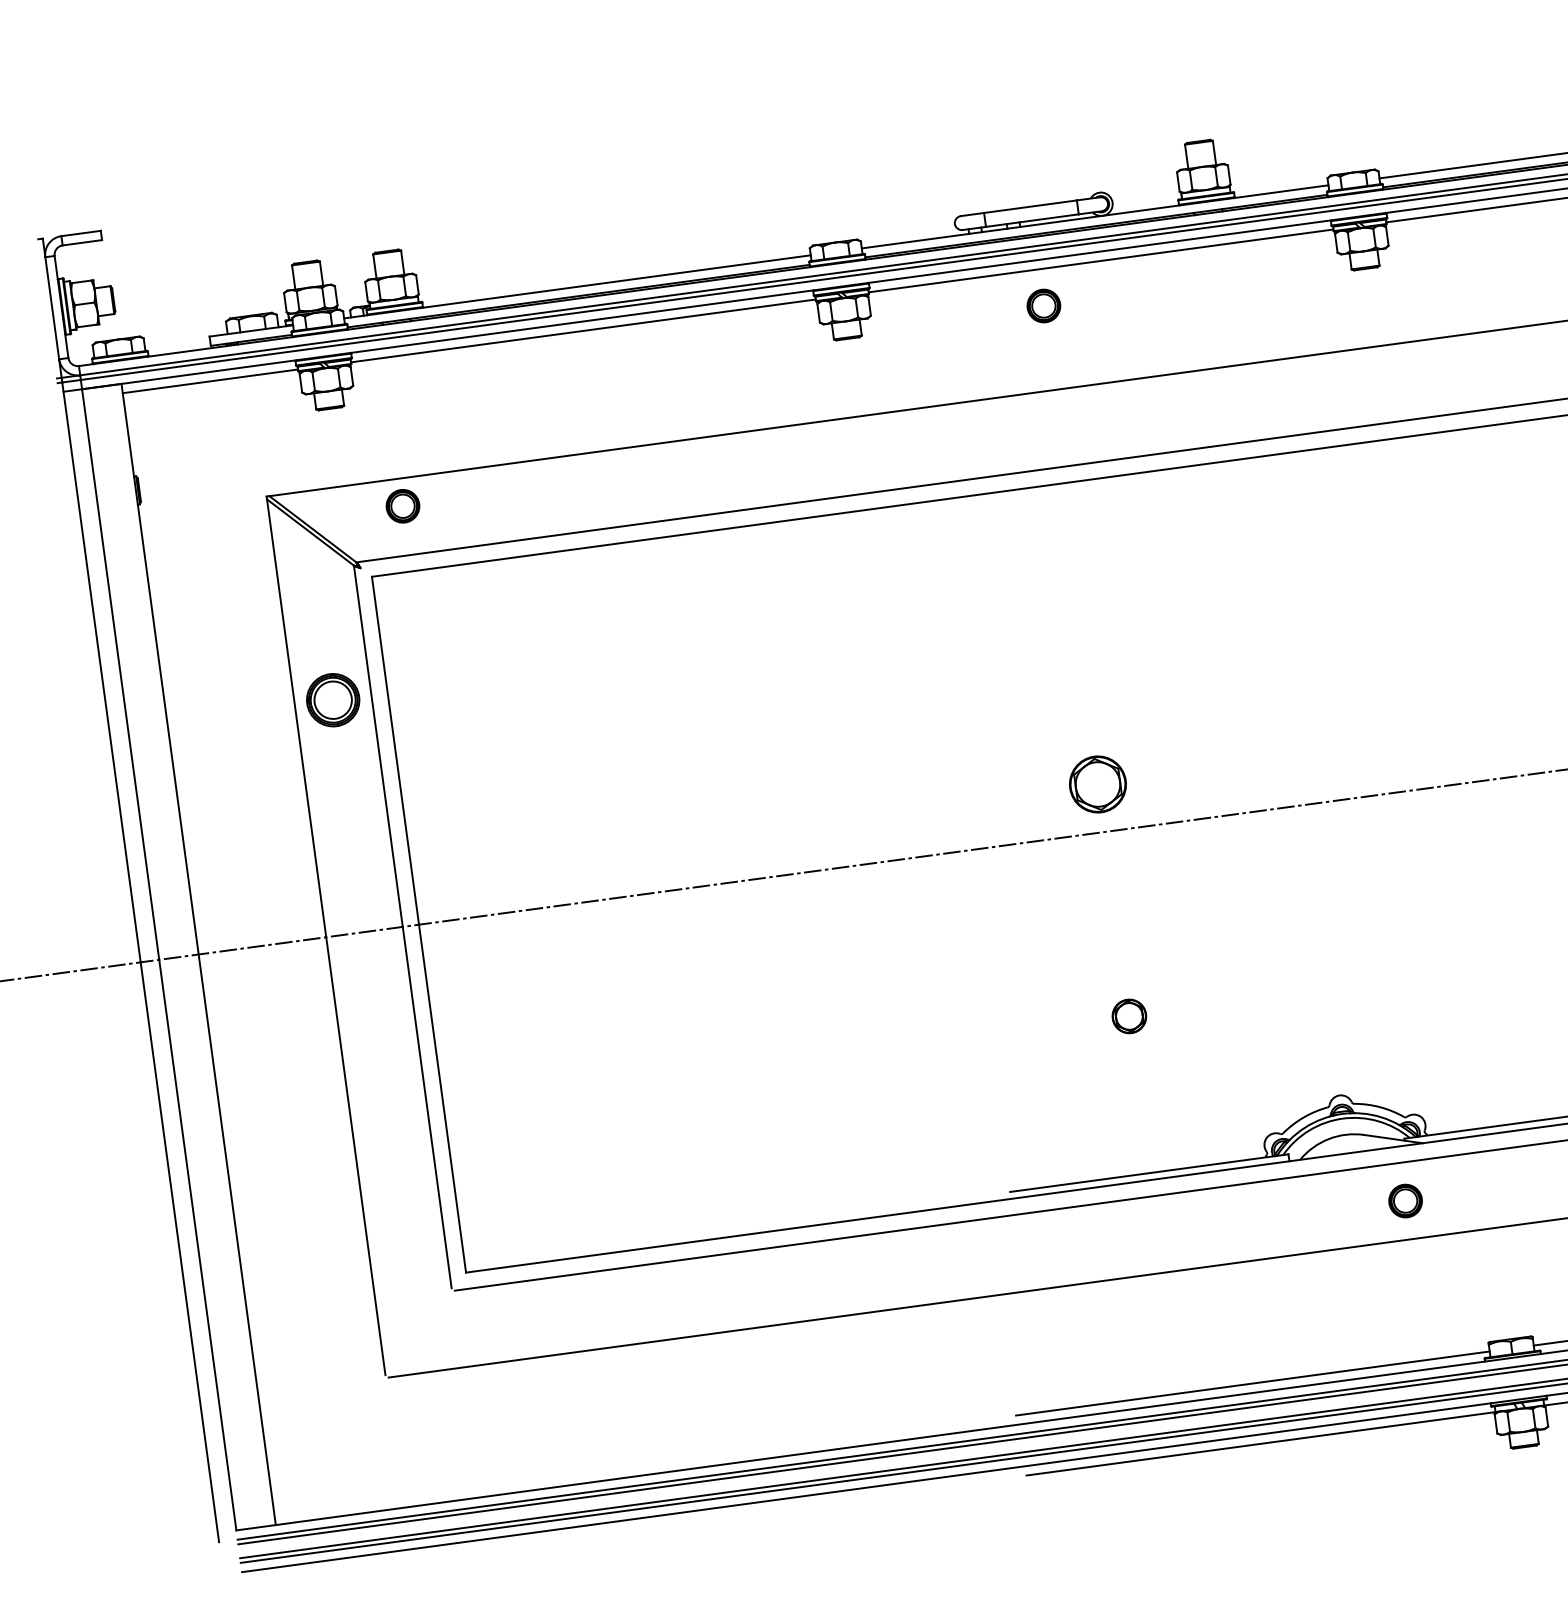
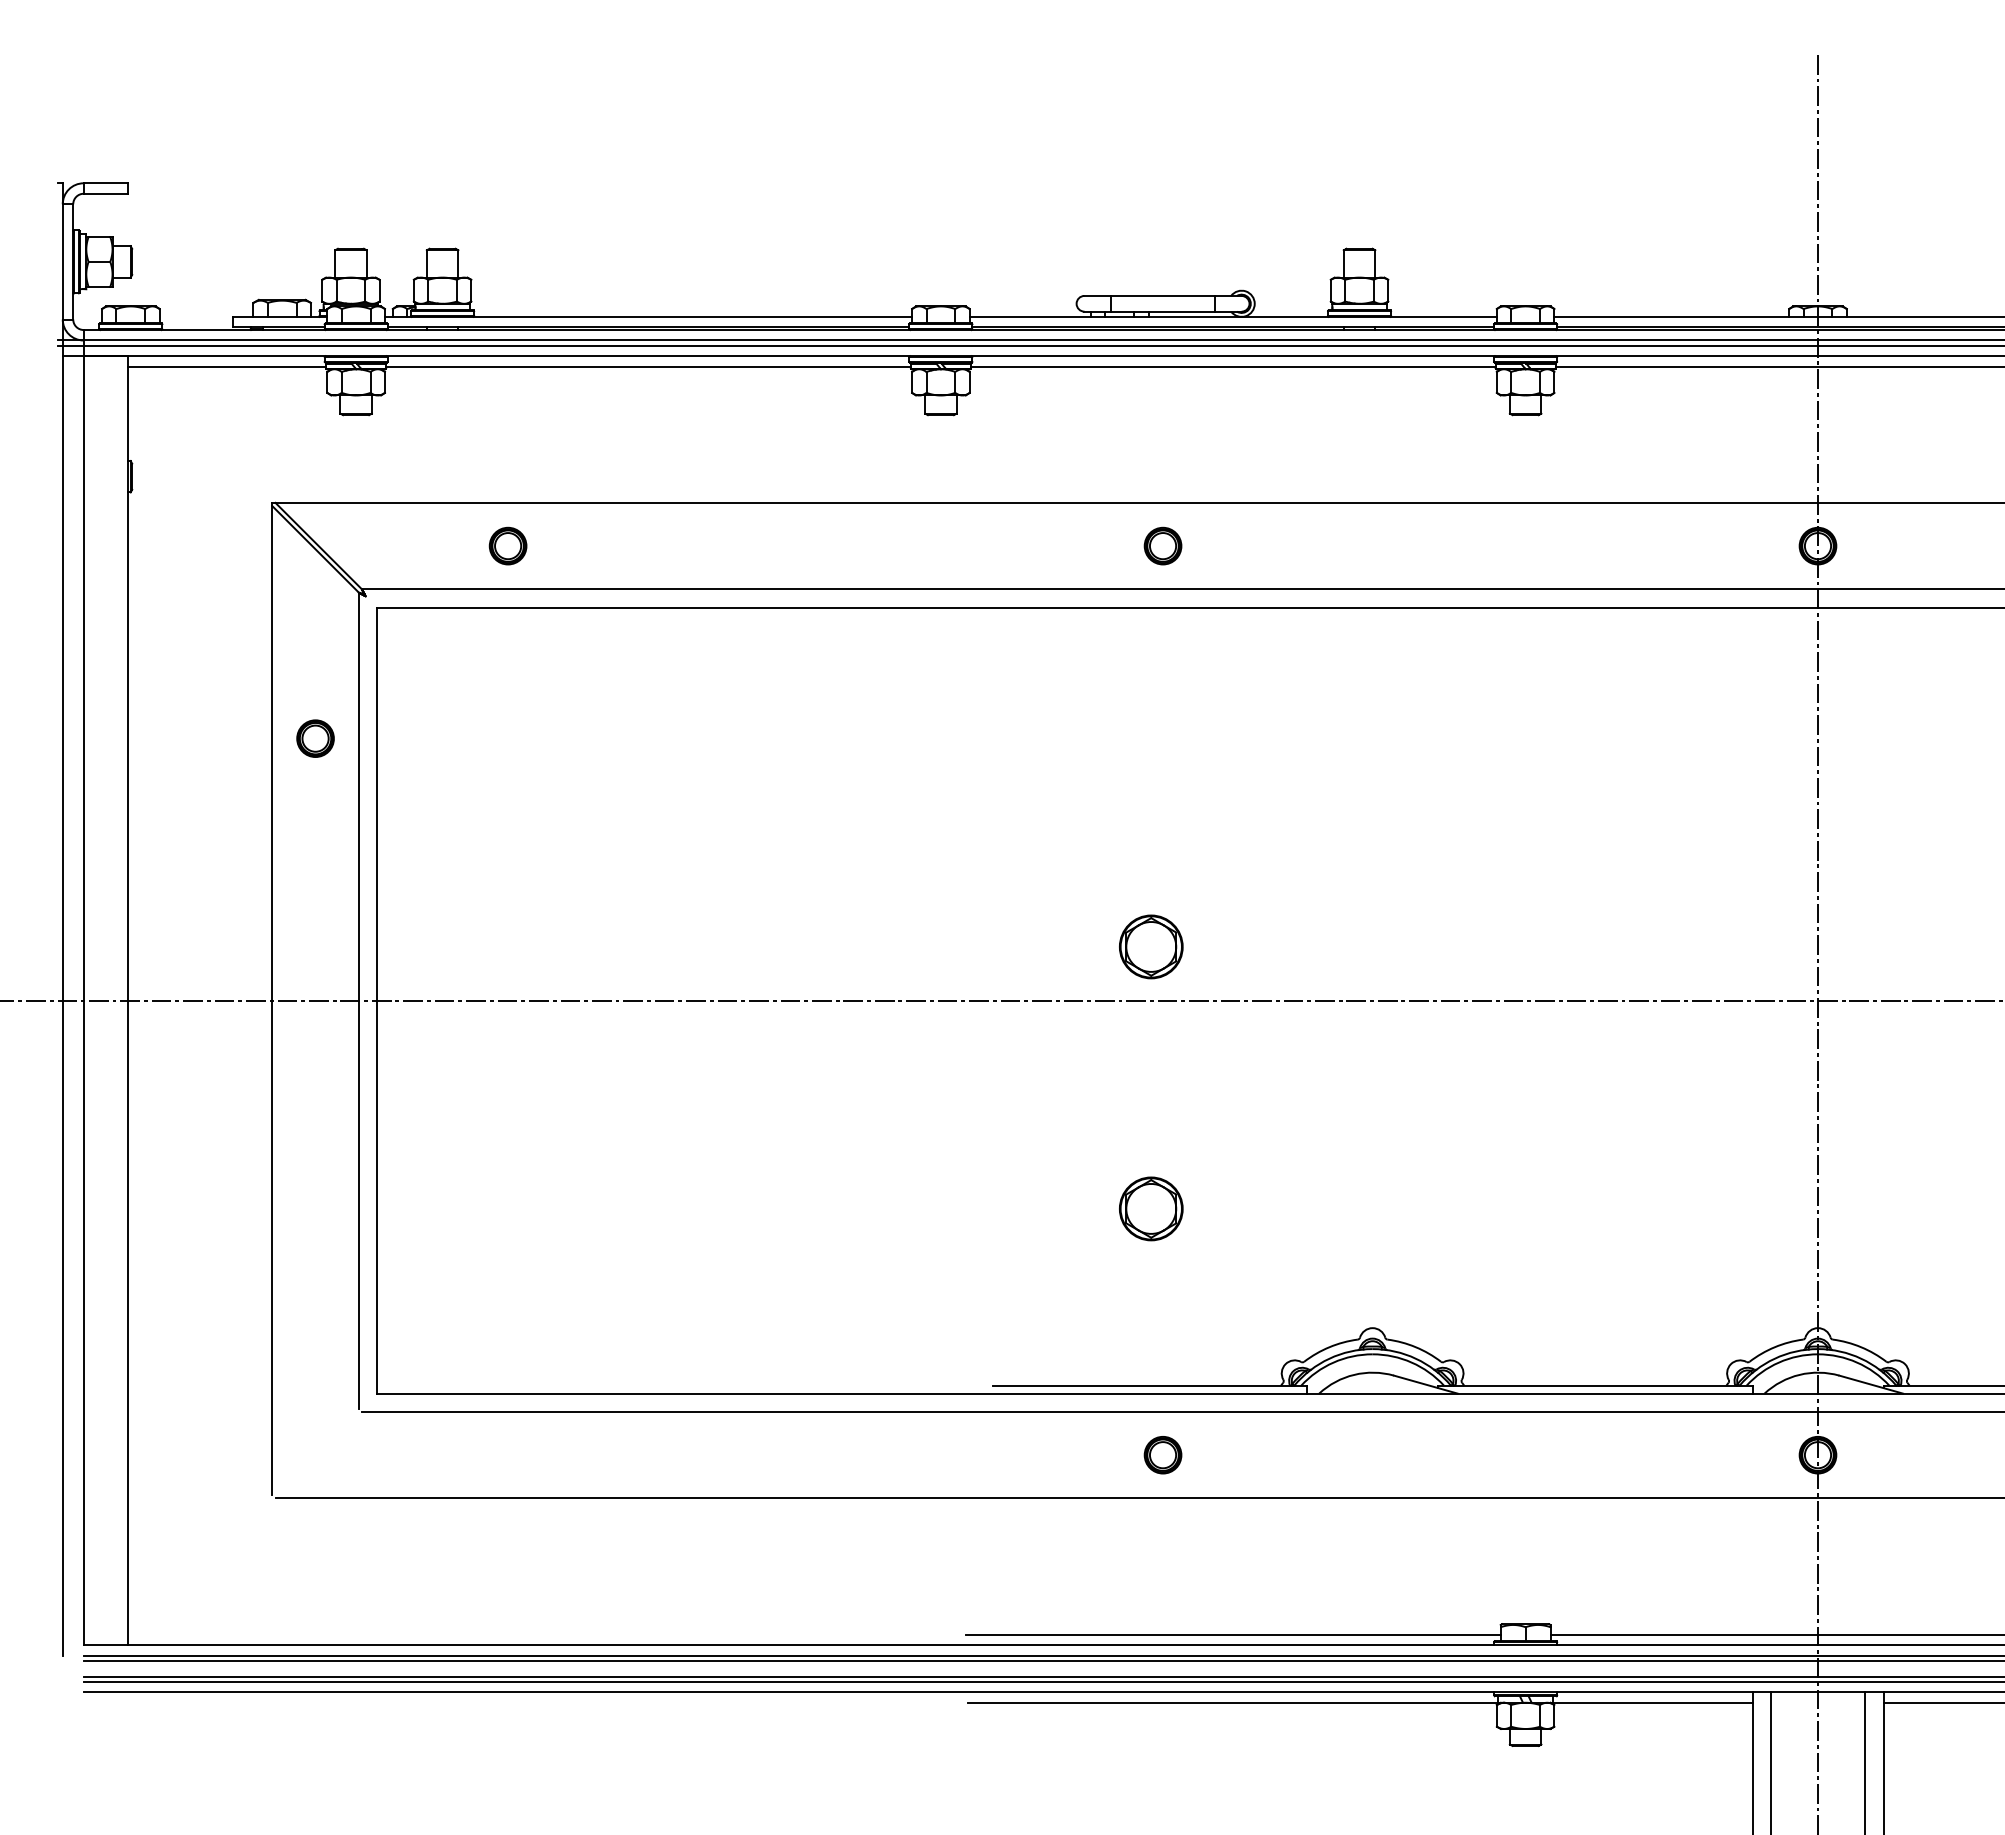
part: (1043, 305) -> (1162, 545), moved
part: (402, 505) -> (507, 545), moved
part: (333, 699) -> (315, 738), size x0.62
part: (1129, 1016) -> (1151, 1208), size x1.67
part: (1405, 1201) -> (1162, 1455), moved

